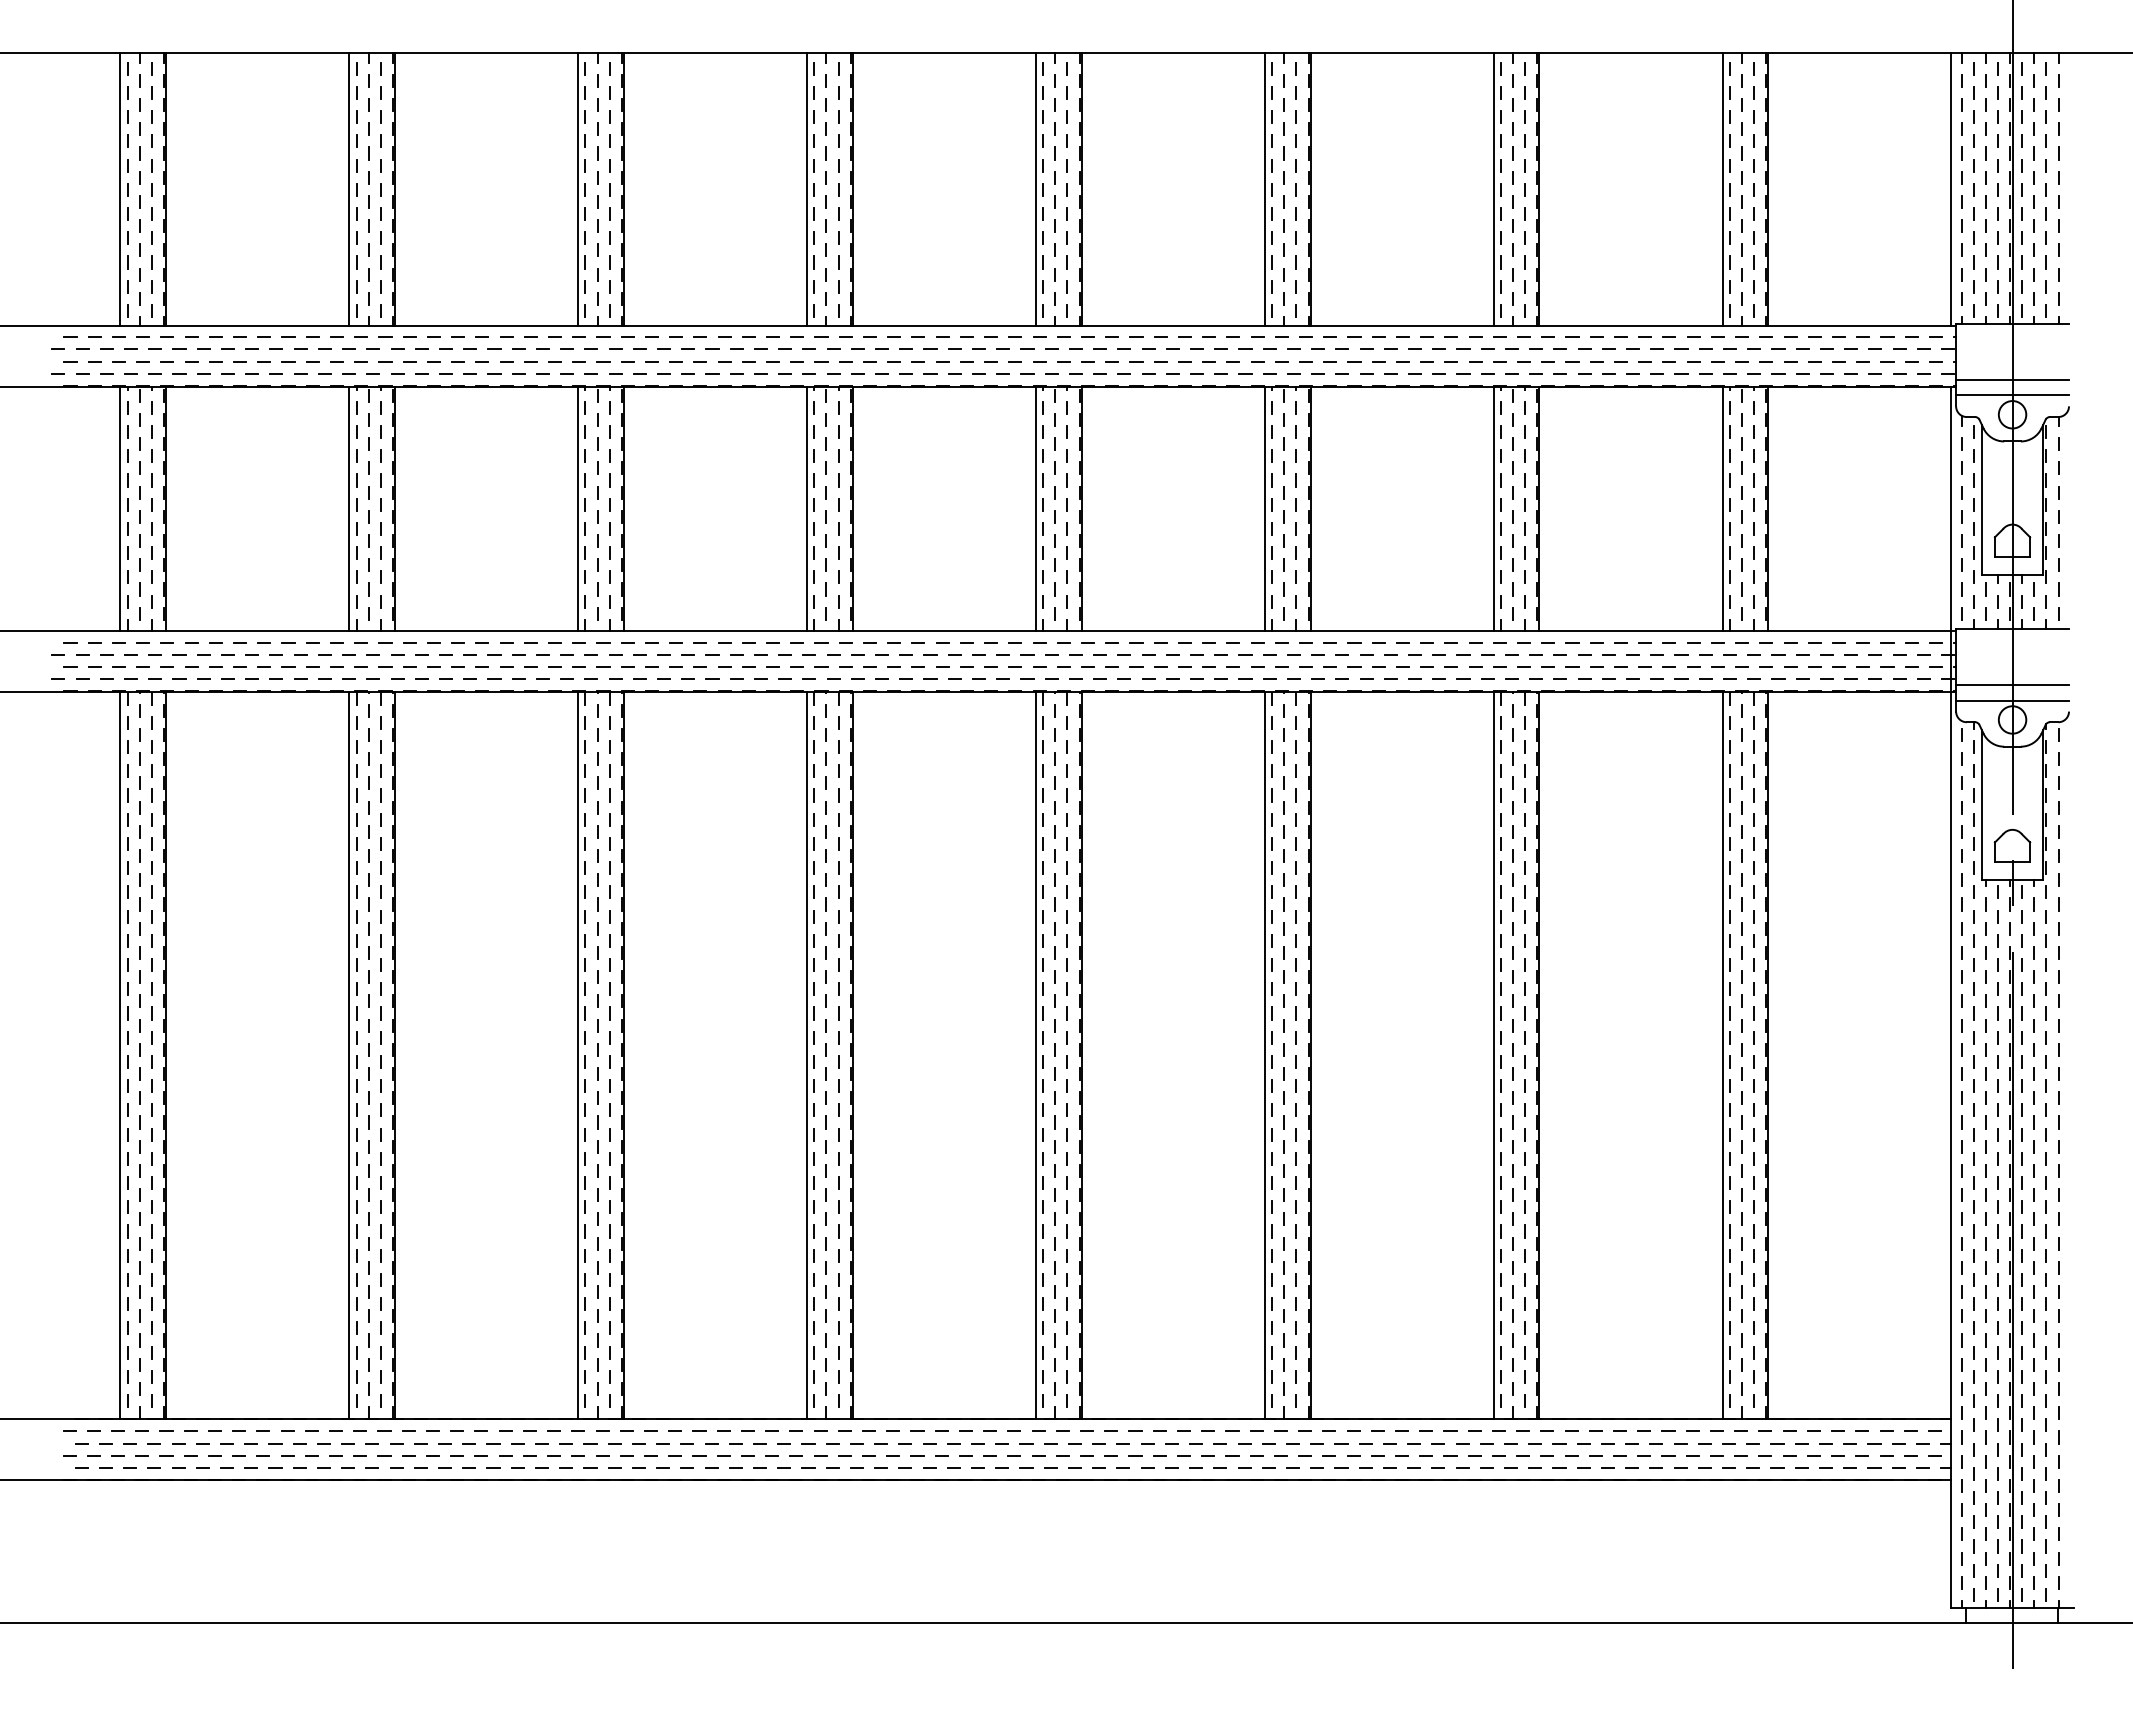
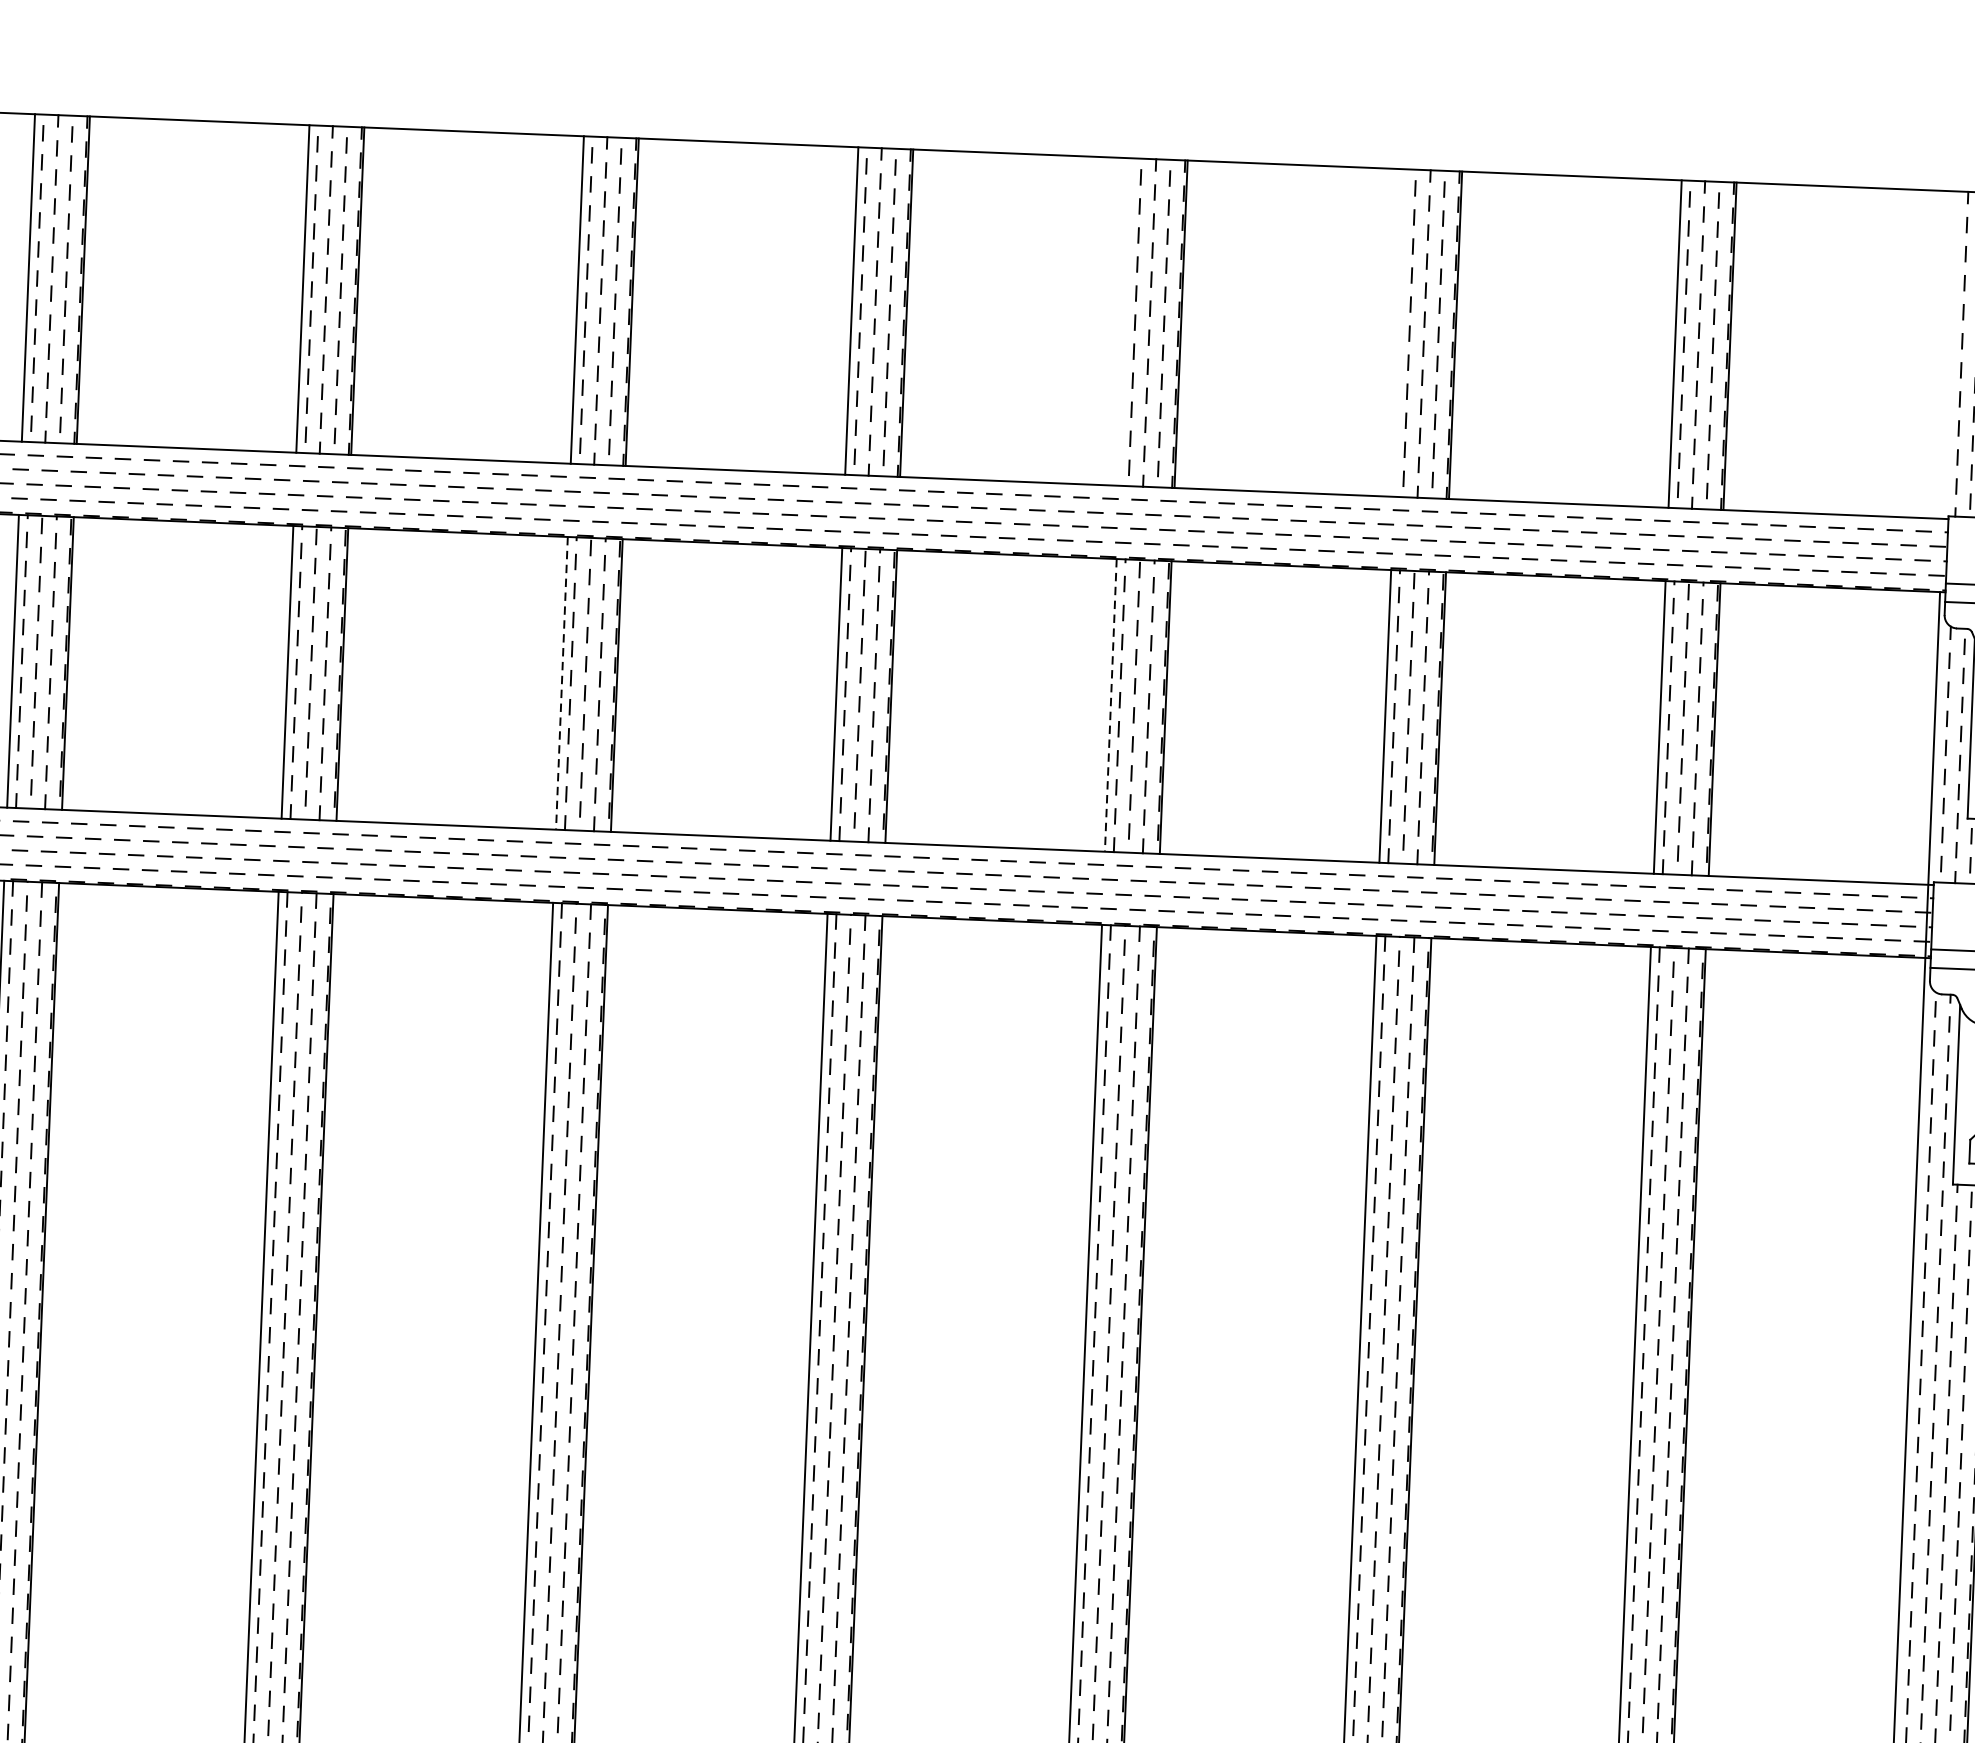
line: (1264, 189) -> (1125, 321), removed
line: (1493, 189) -> (1400, 332), removed
line: (1951, 189) -> (1949, 354), removed
line: (806, 509) -> (561, 683), solid -> dashed
line: (1264, 509) -> (1110, 705), solid -> dashed

